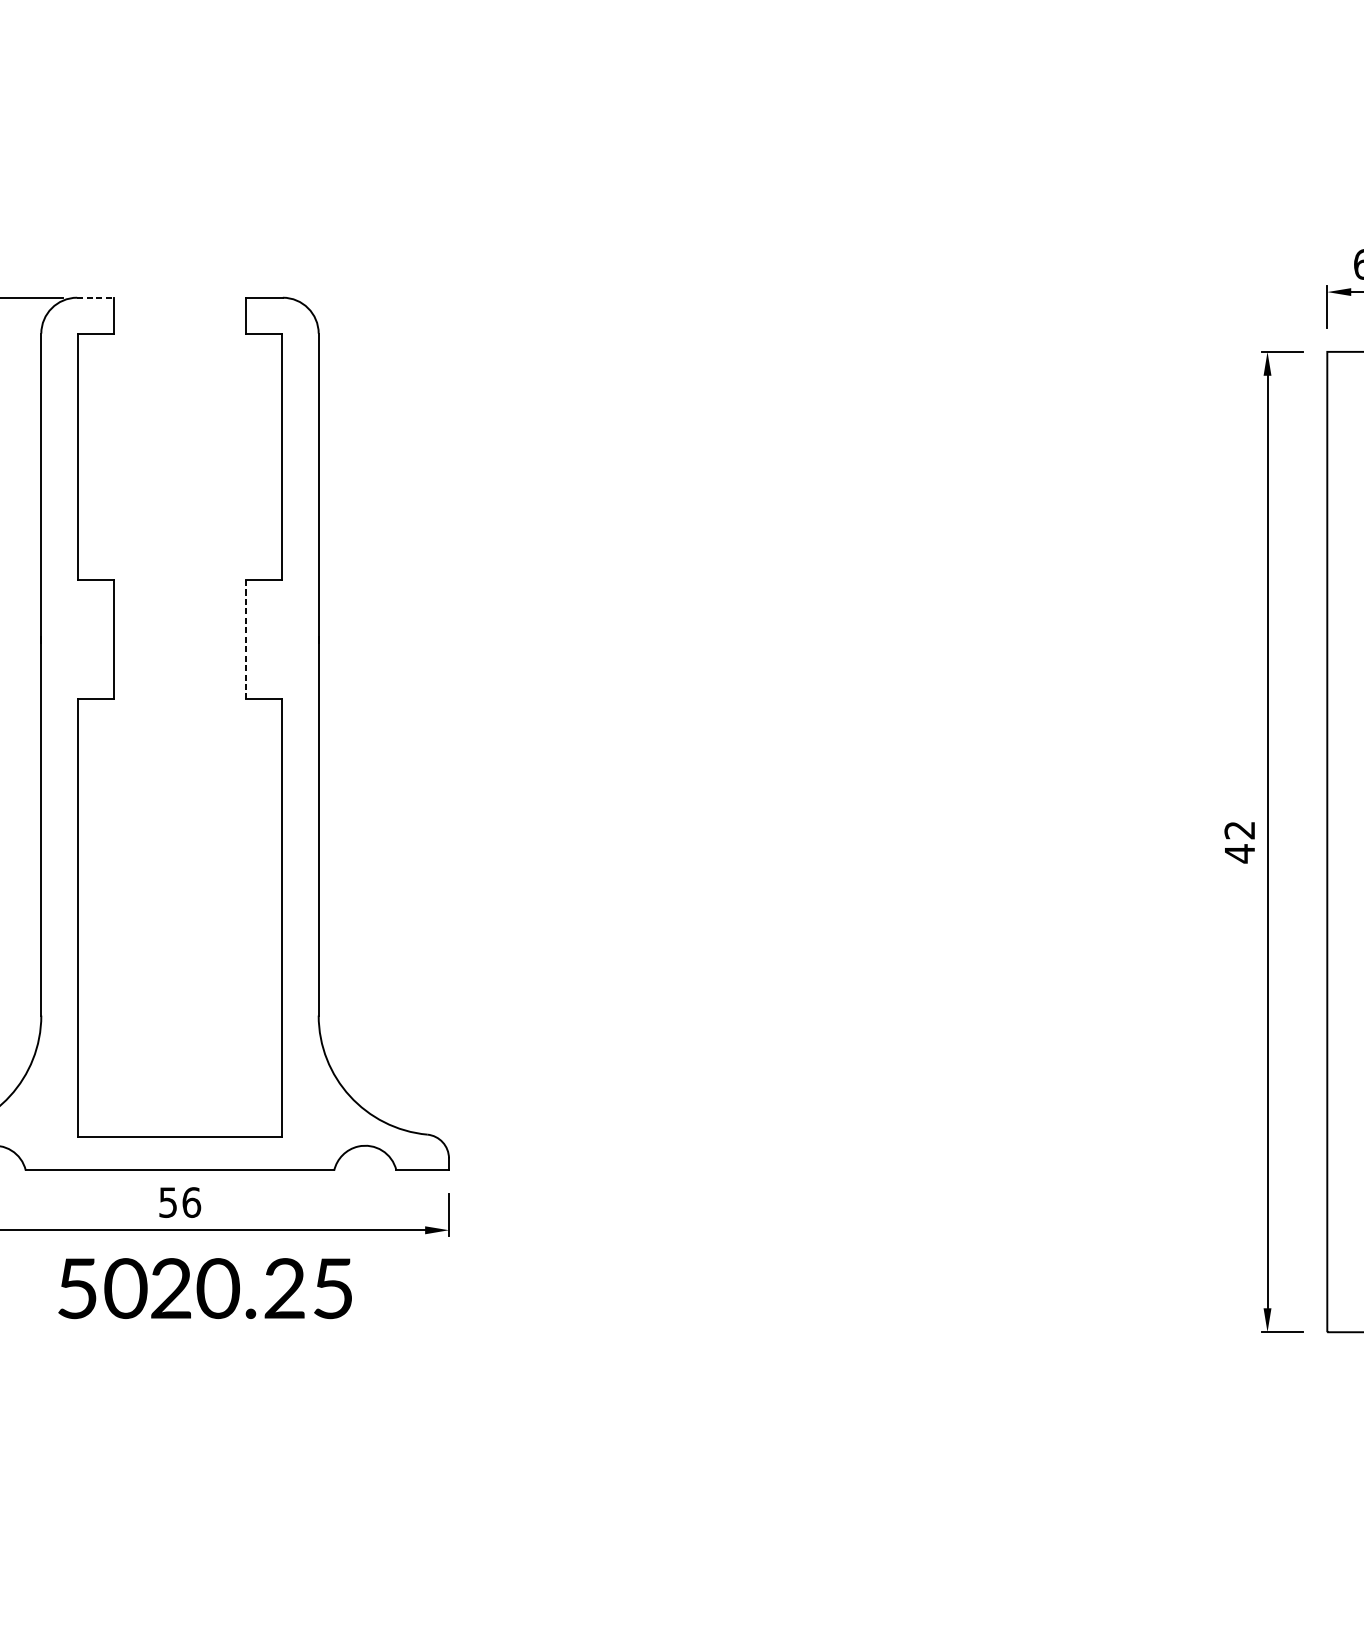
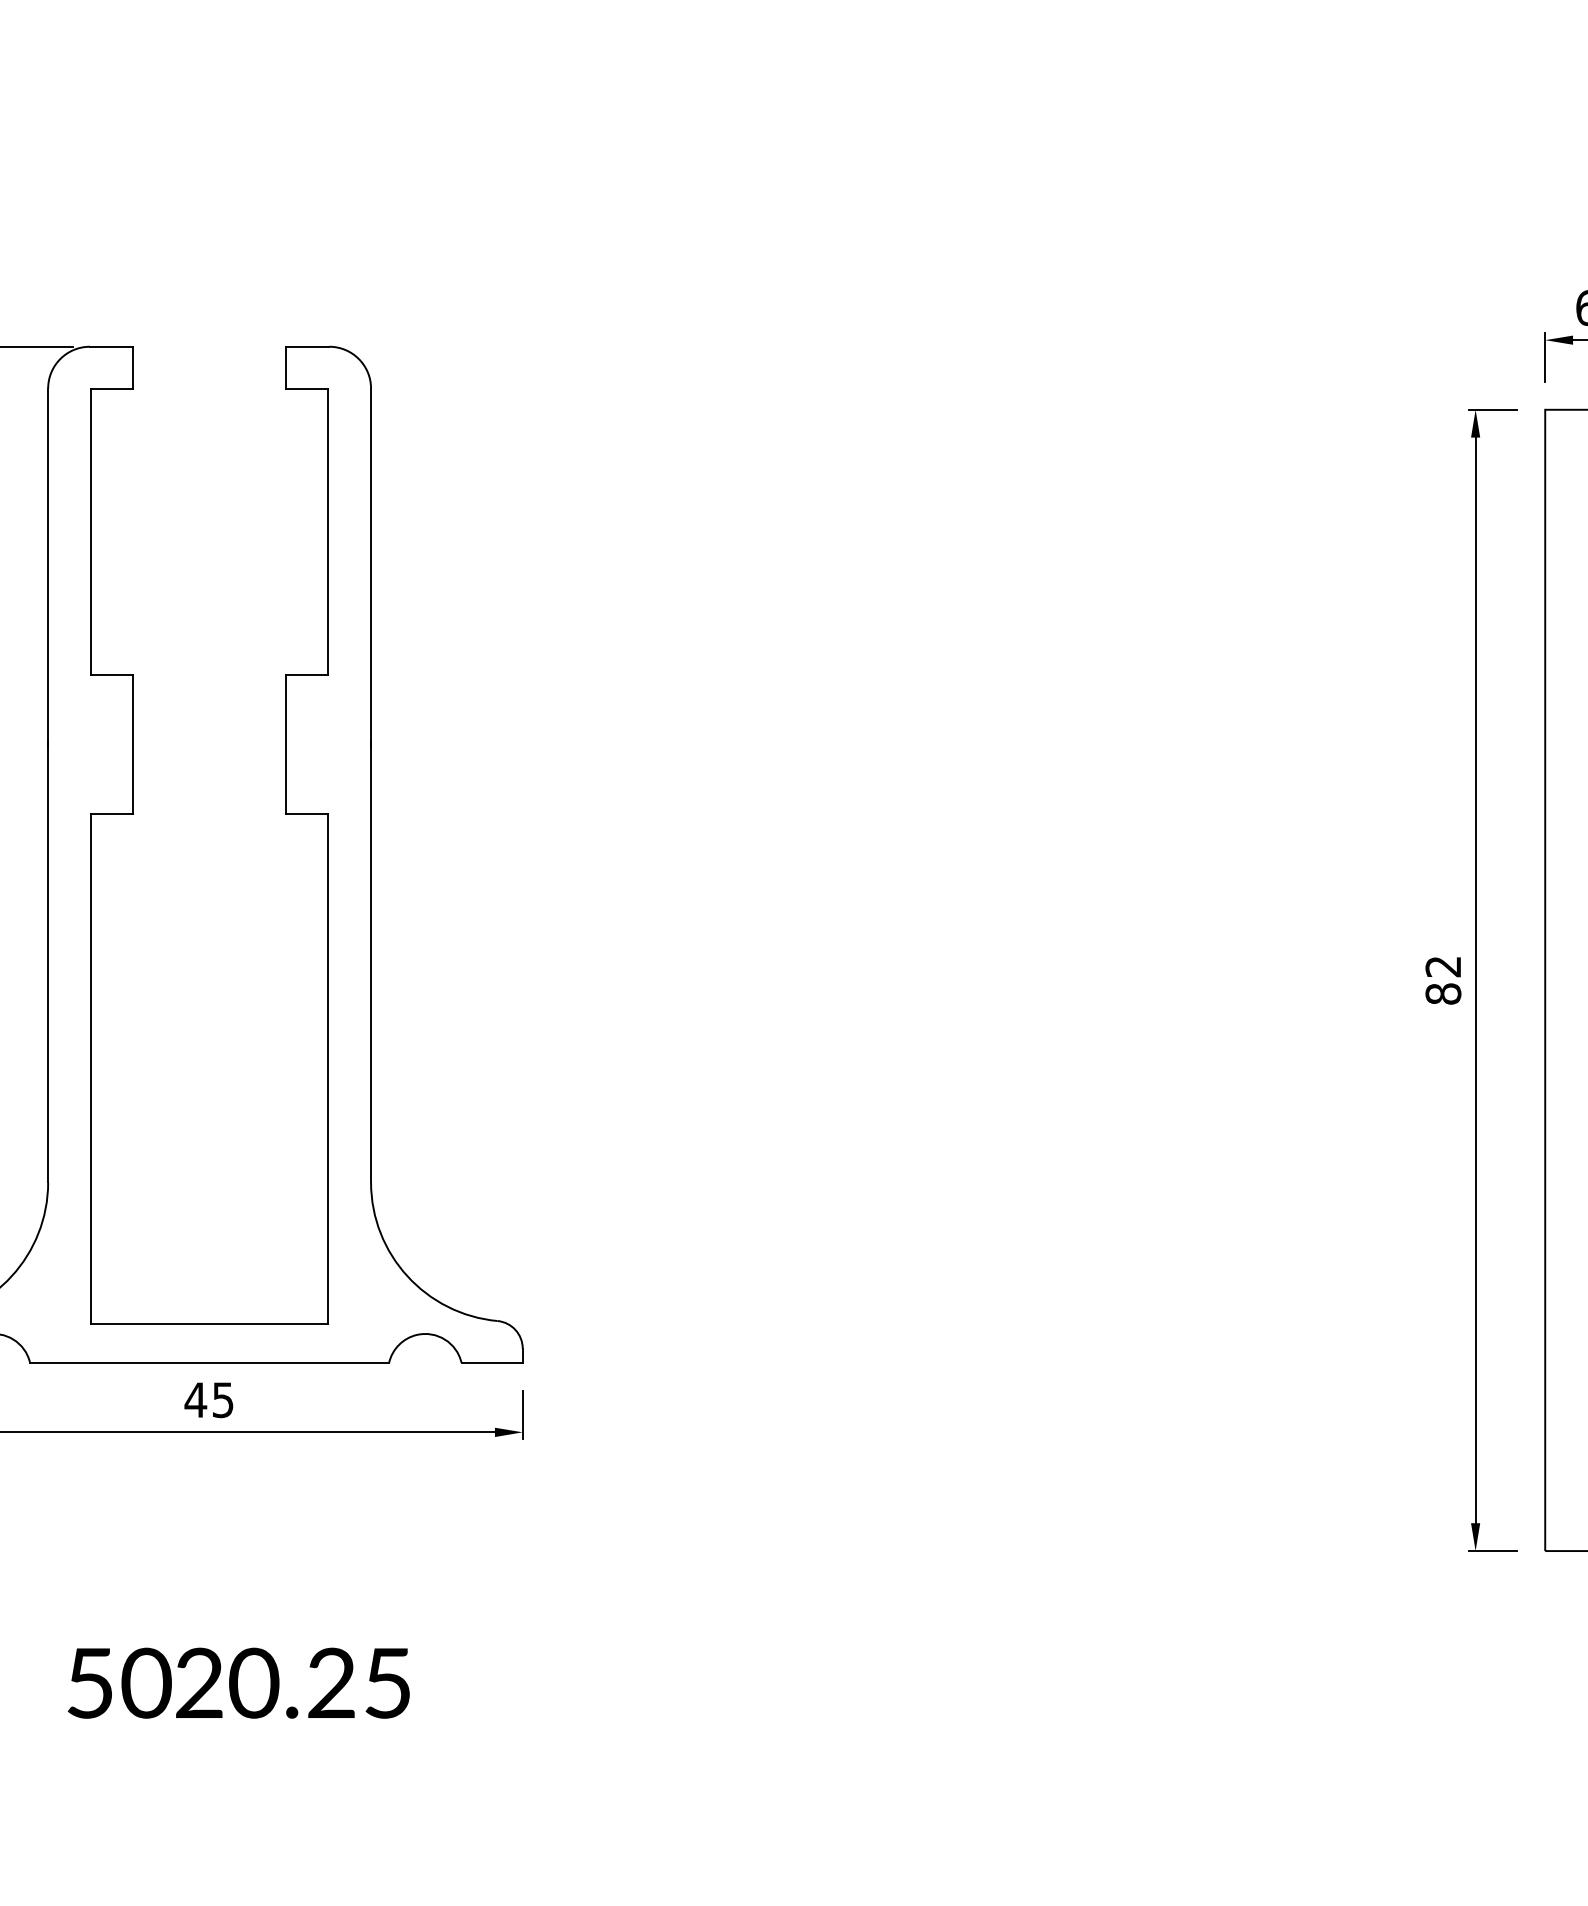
line: (95, 297) -> (111, 346), dashed -> solid
line: (246, 639) -> (286, 744), dashed -> solid
text: (1239, 853) -> (1443, 993), 42 -> 82
text: (179, 1202) -> (209, 1400), 56 -> 45
text: (204, 1287) -> (238, 1682), moved

